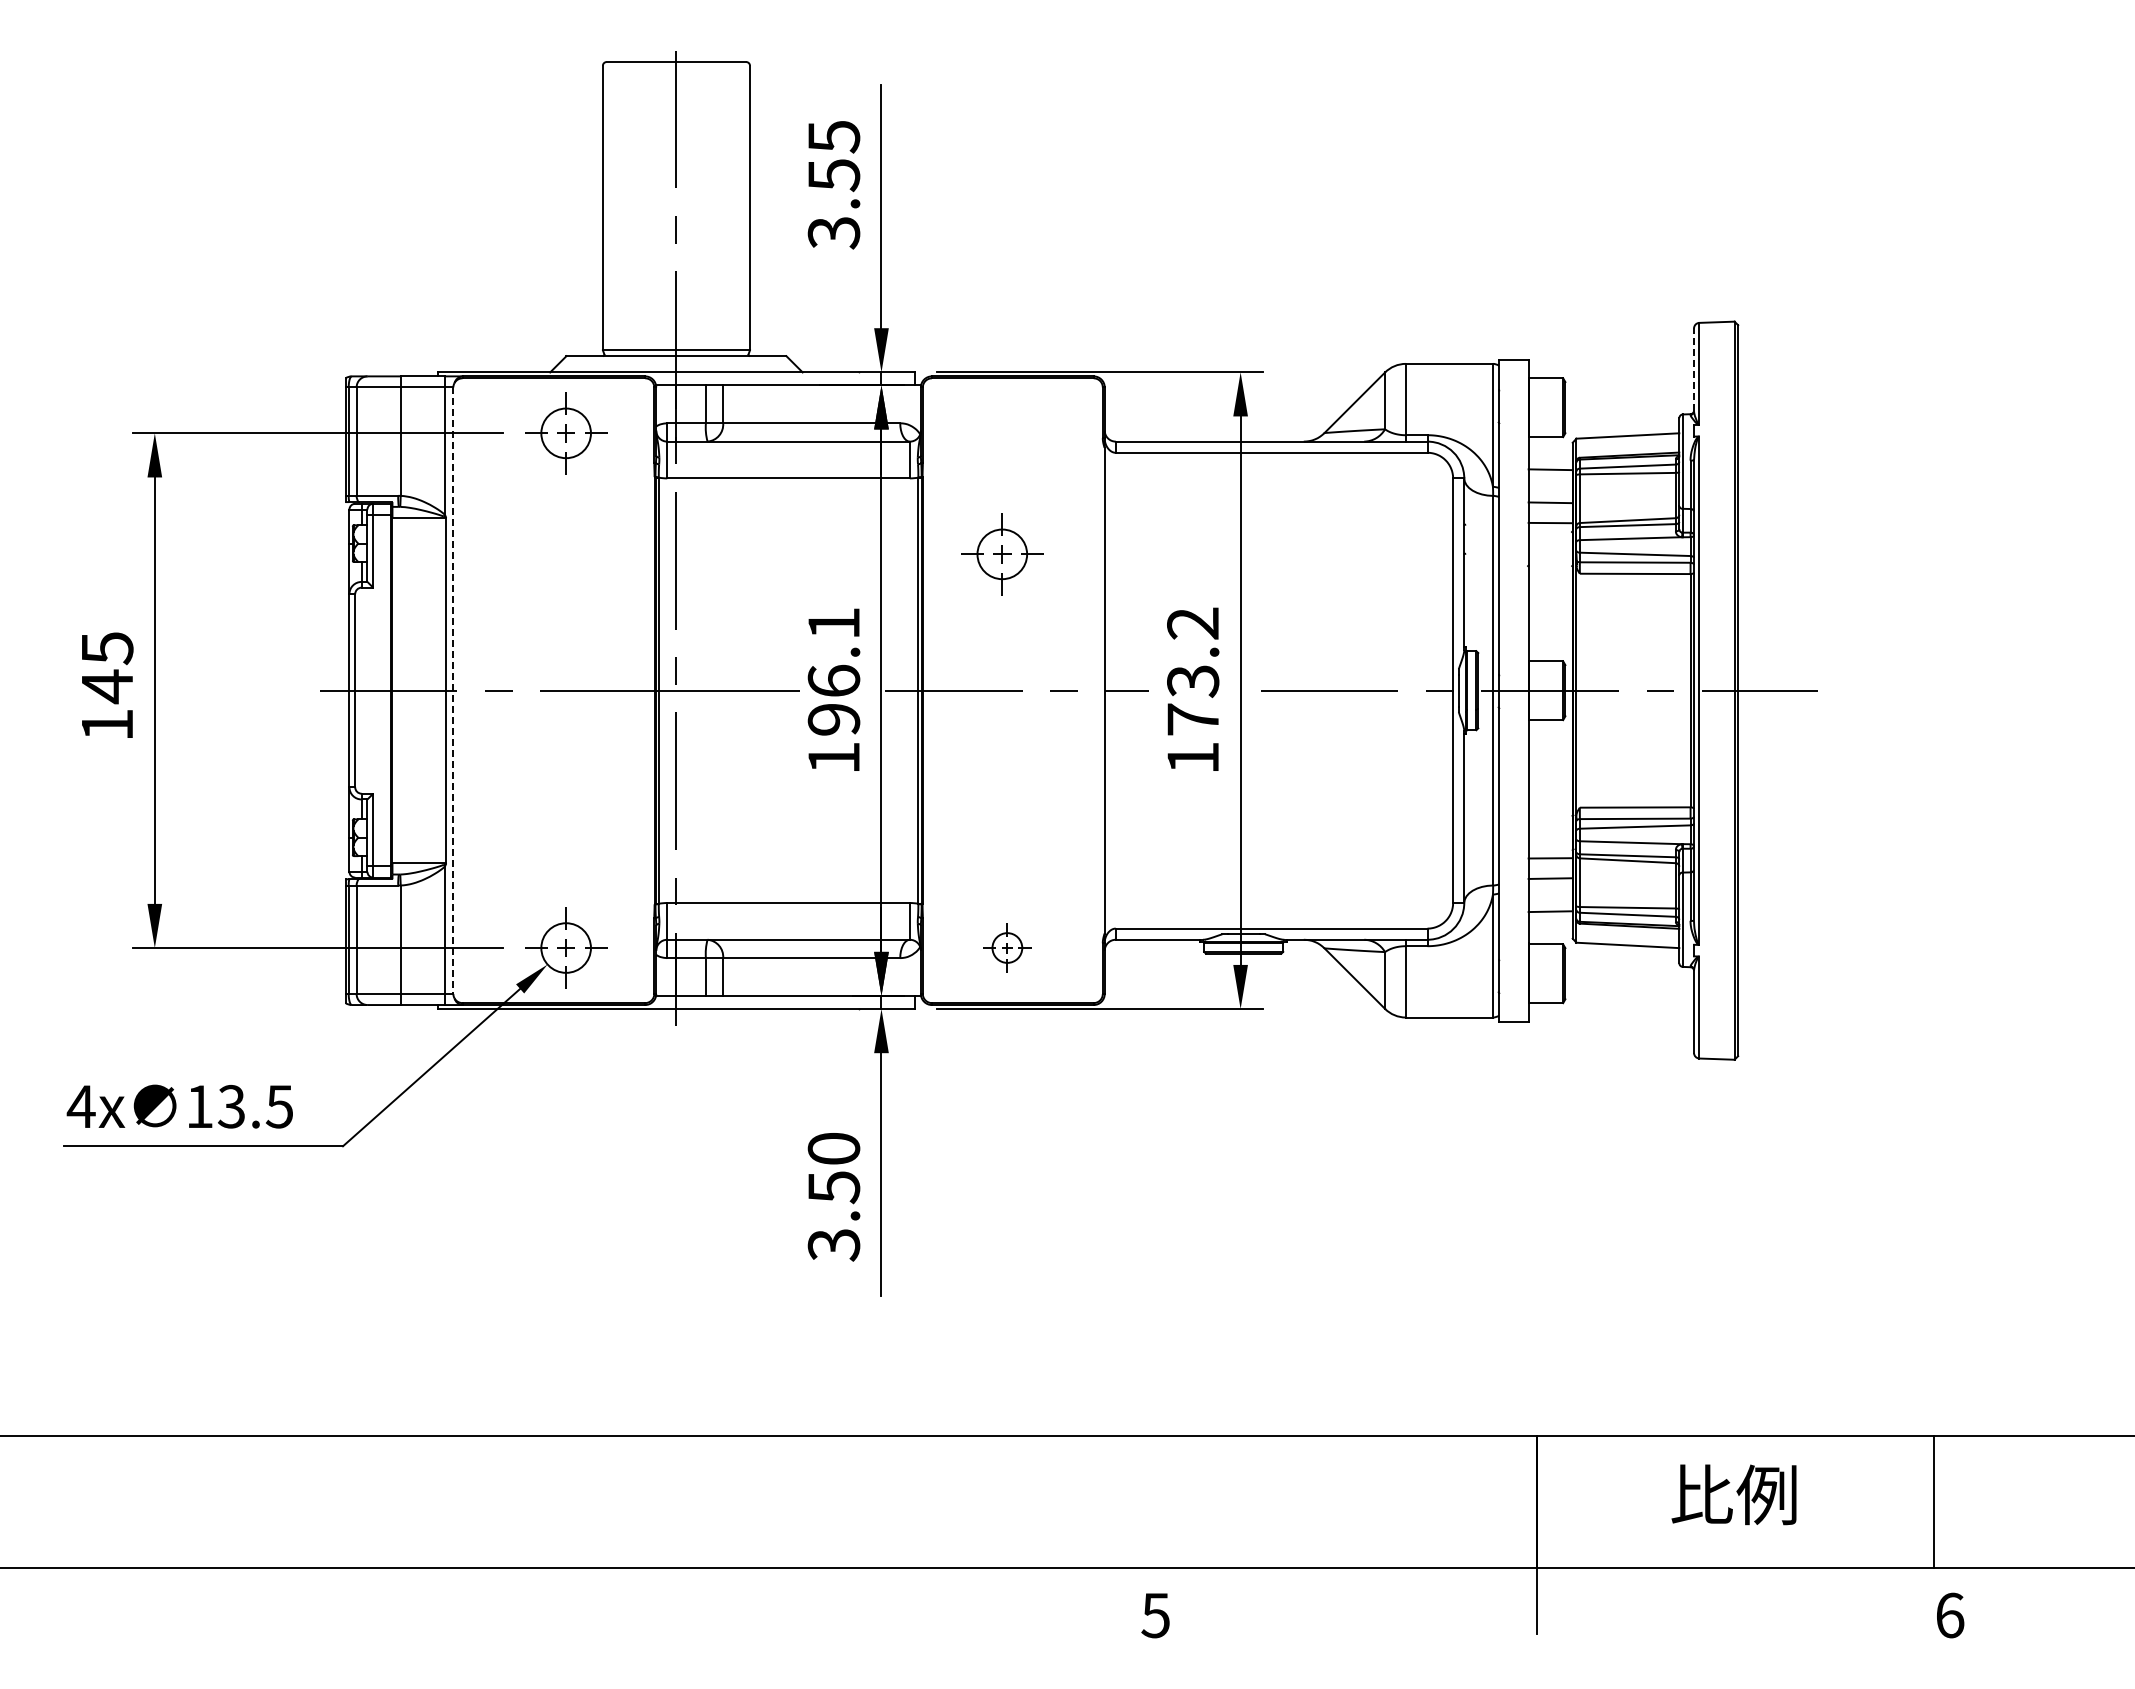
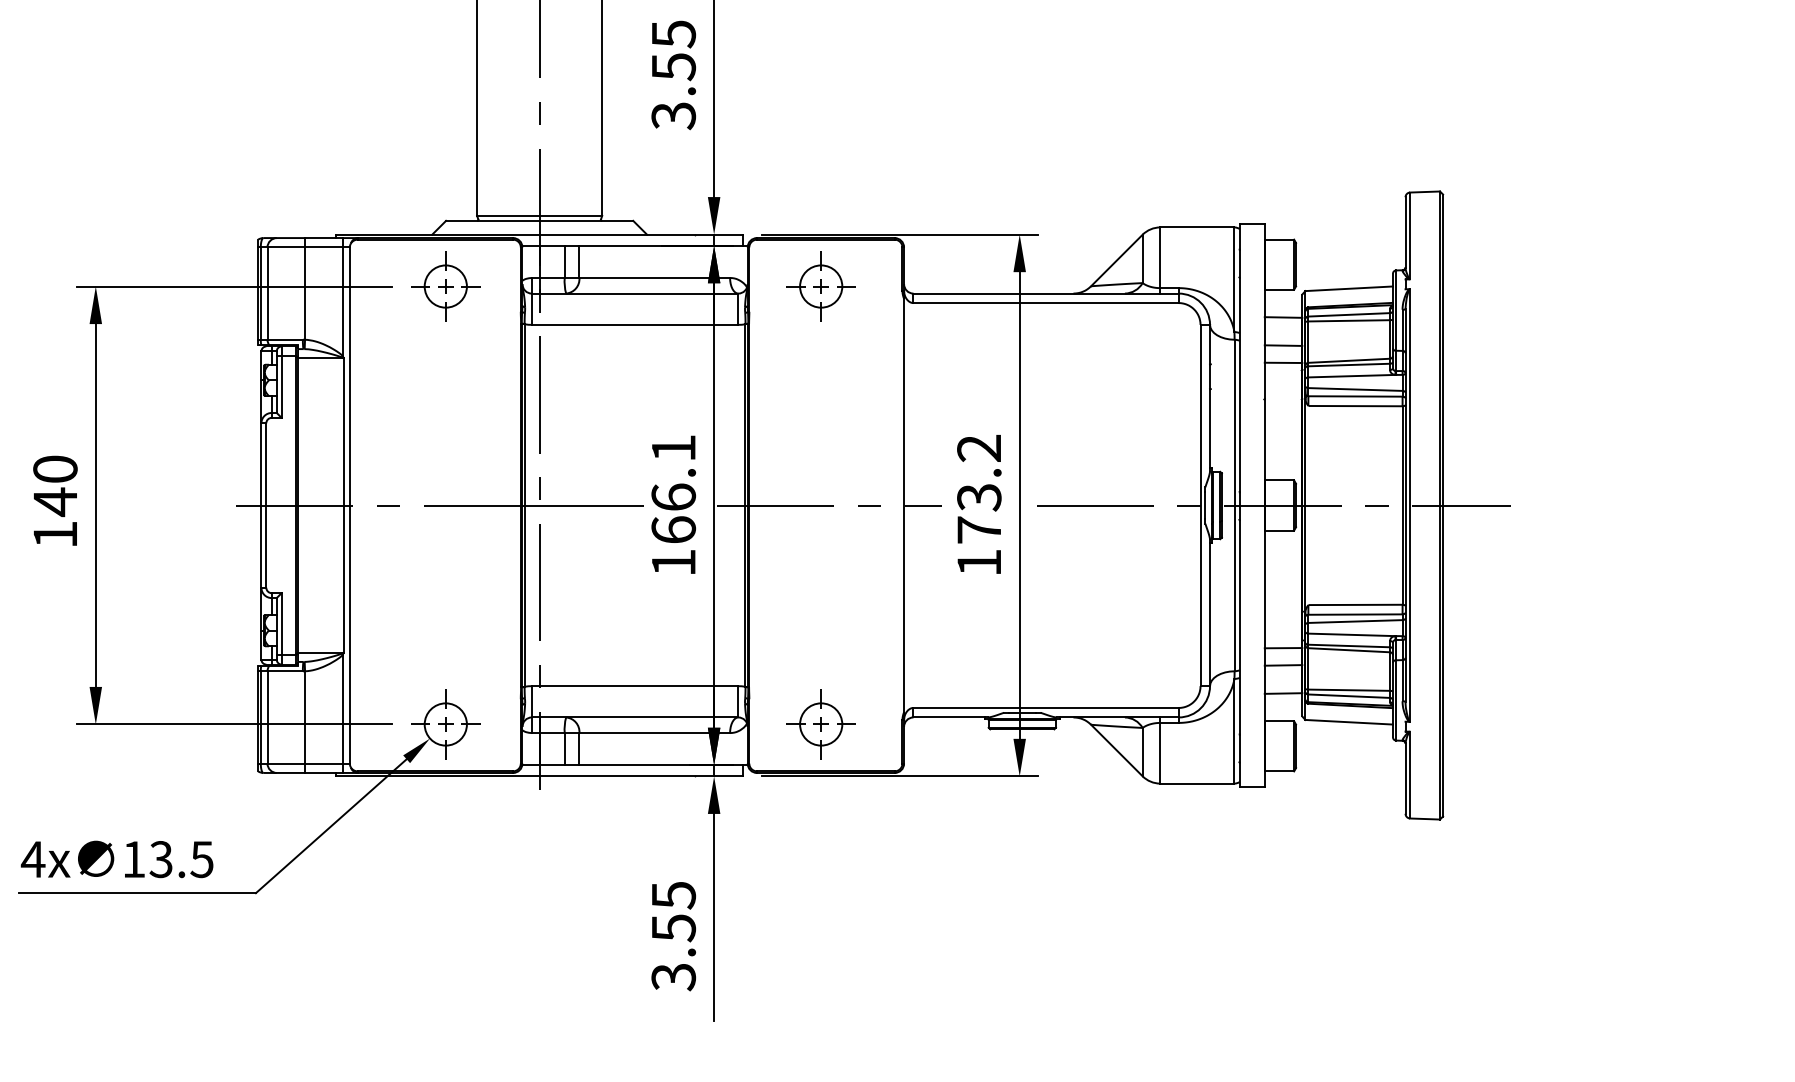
line: (1694, 369) -> (1405, 232), dashed -> solid
part: (1002, 554) -> (821, 286), moved
text: (107, 648) -> (55, 469), 145 -> 140
line: (453, 691) -> (349, 506), dashed -> solid
text: (833, 719) -> (673, 530), 196.1 -> 166.1
part: (1007, 947) -> (821, 724), size x1.67
text: (833, 1149) -> (673, 895), 3.50 -> 3.55

